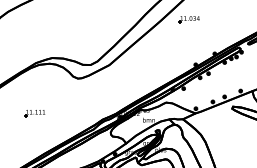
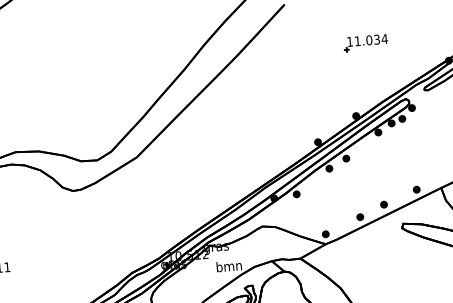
part: (188, 19) -> (364, 42), moved

